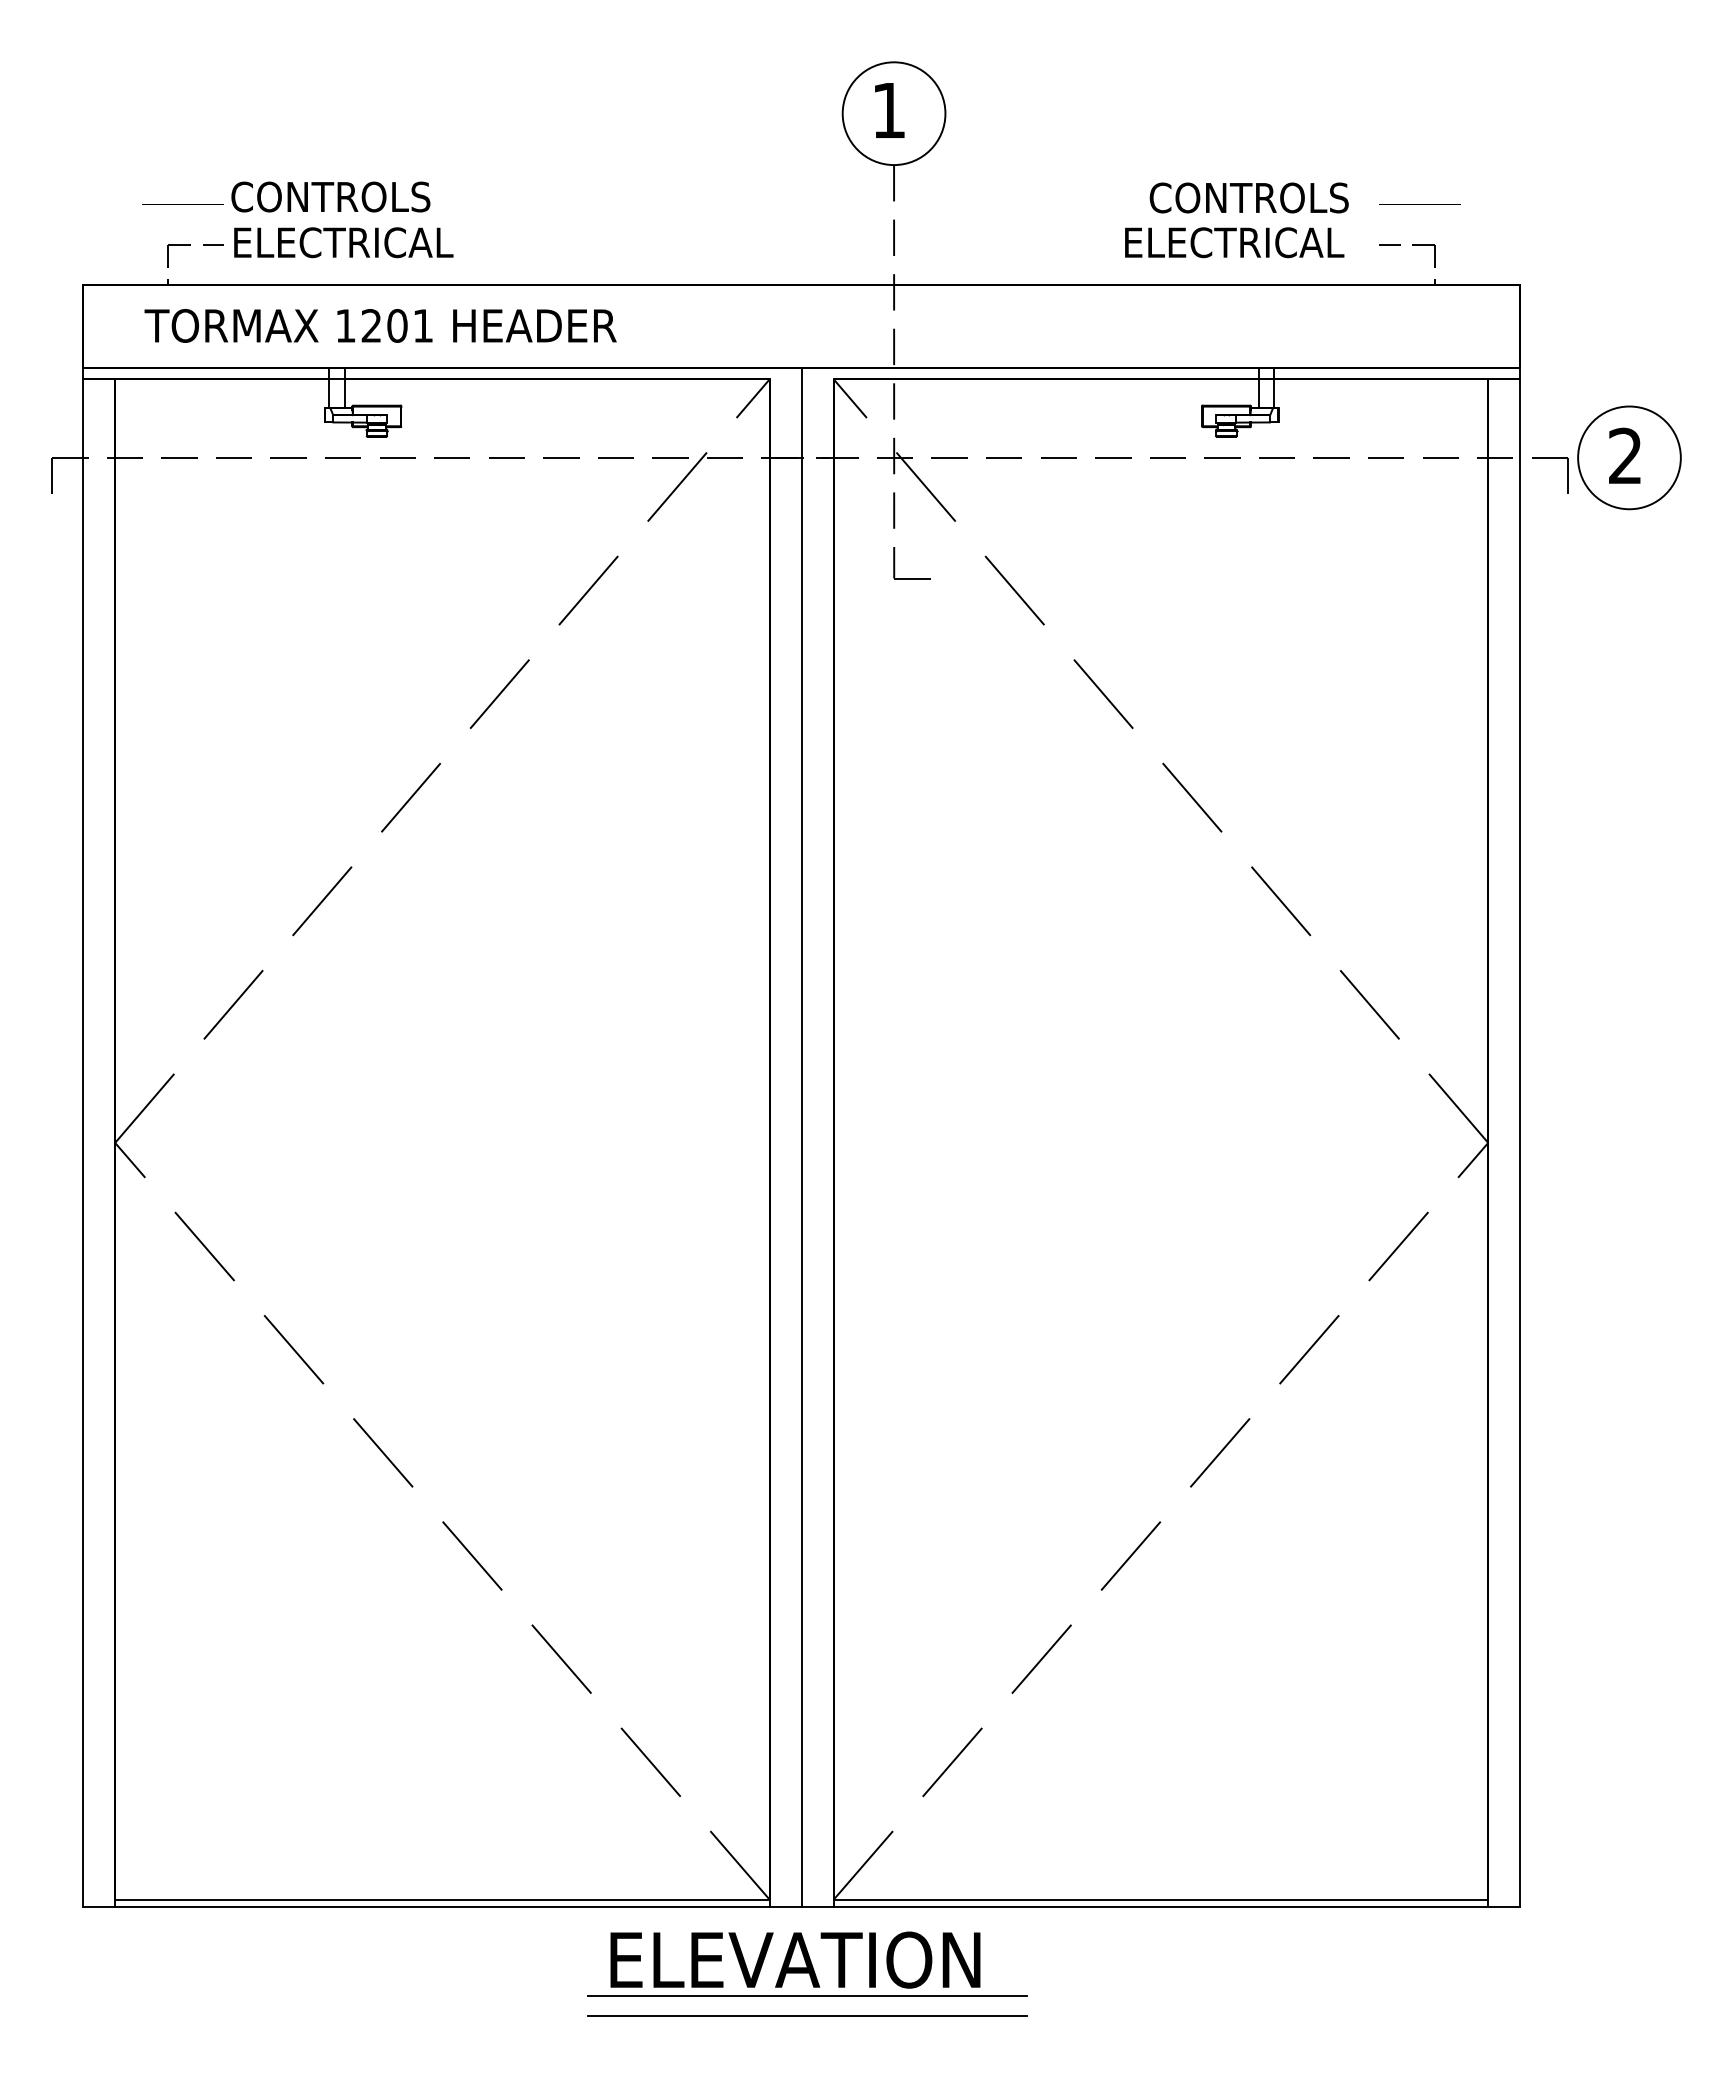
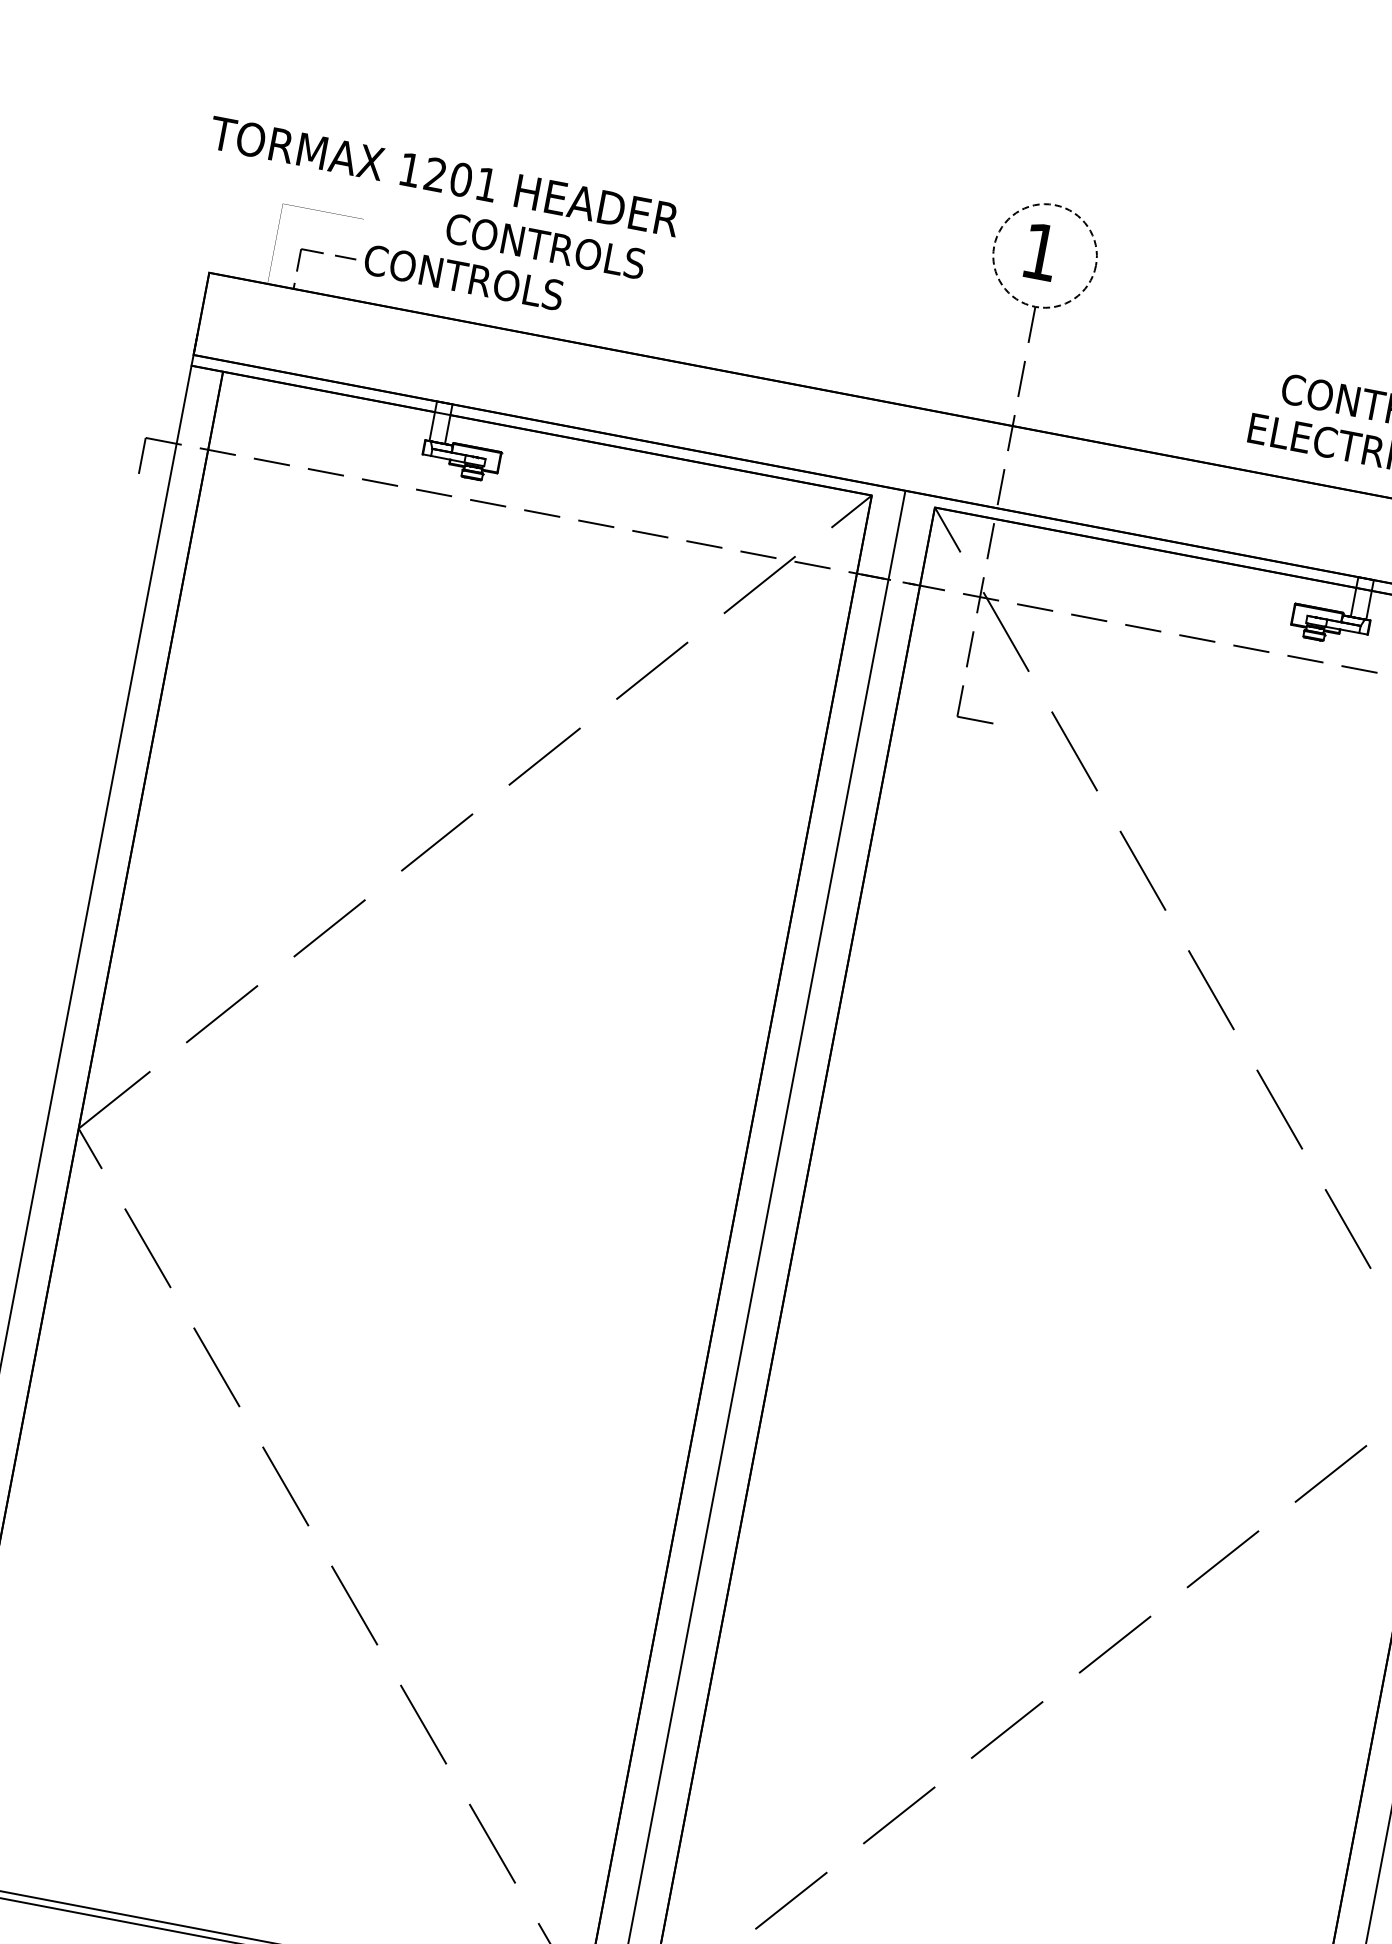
circle: (893, 113) -> (1044, 255), solid -> dashed
text: (330, 196) -> (545, 245), moved
text: (342, 242) -> (474, 279), ELECTRICAL -> CONTROLS
text: (380, 325) -> (444, 176), moved

